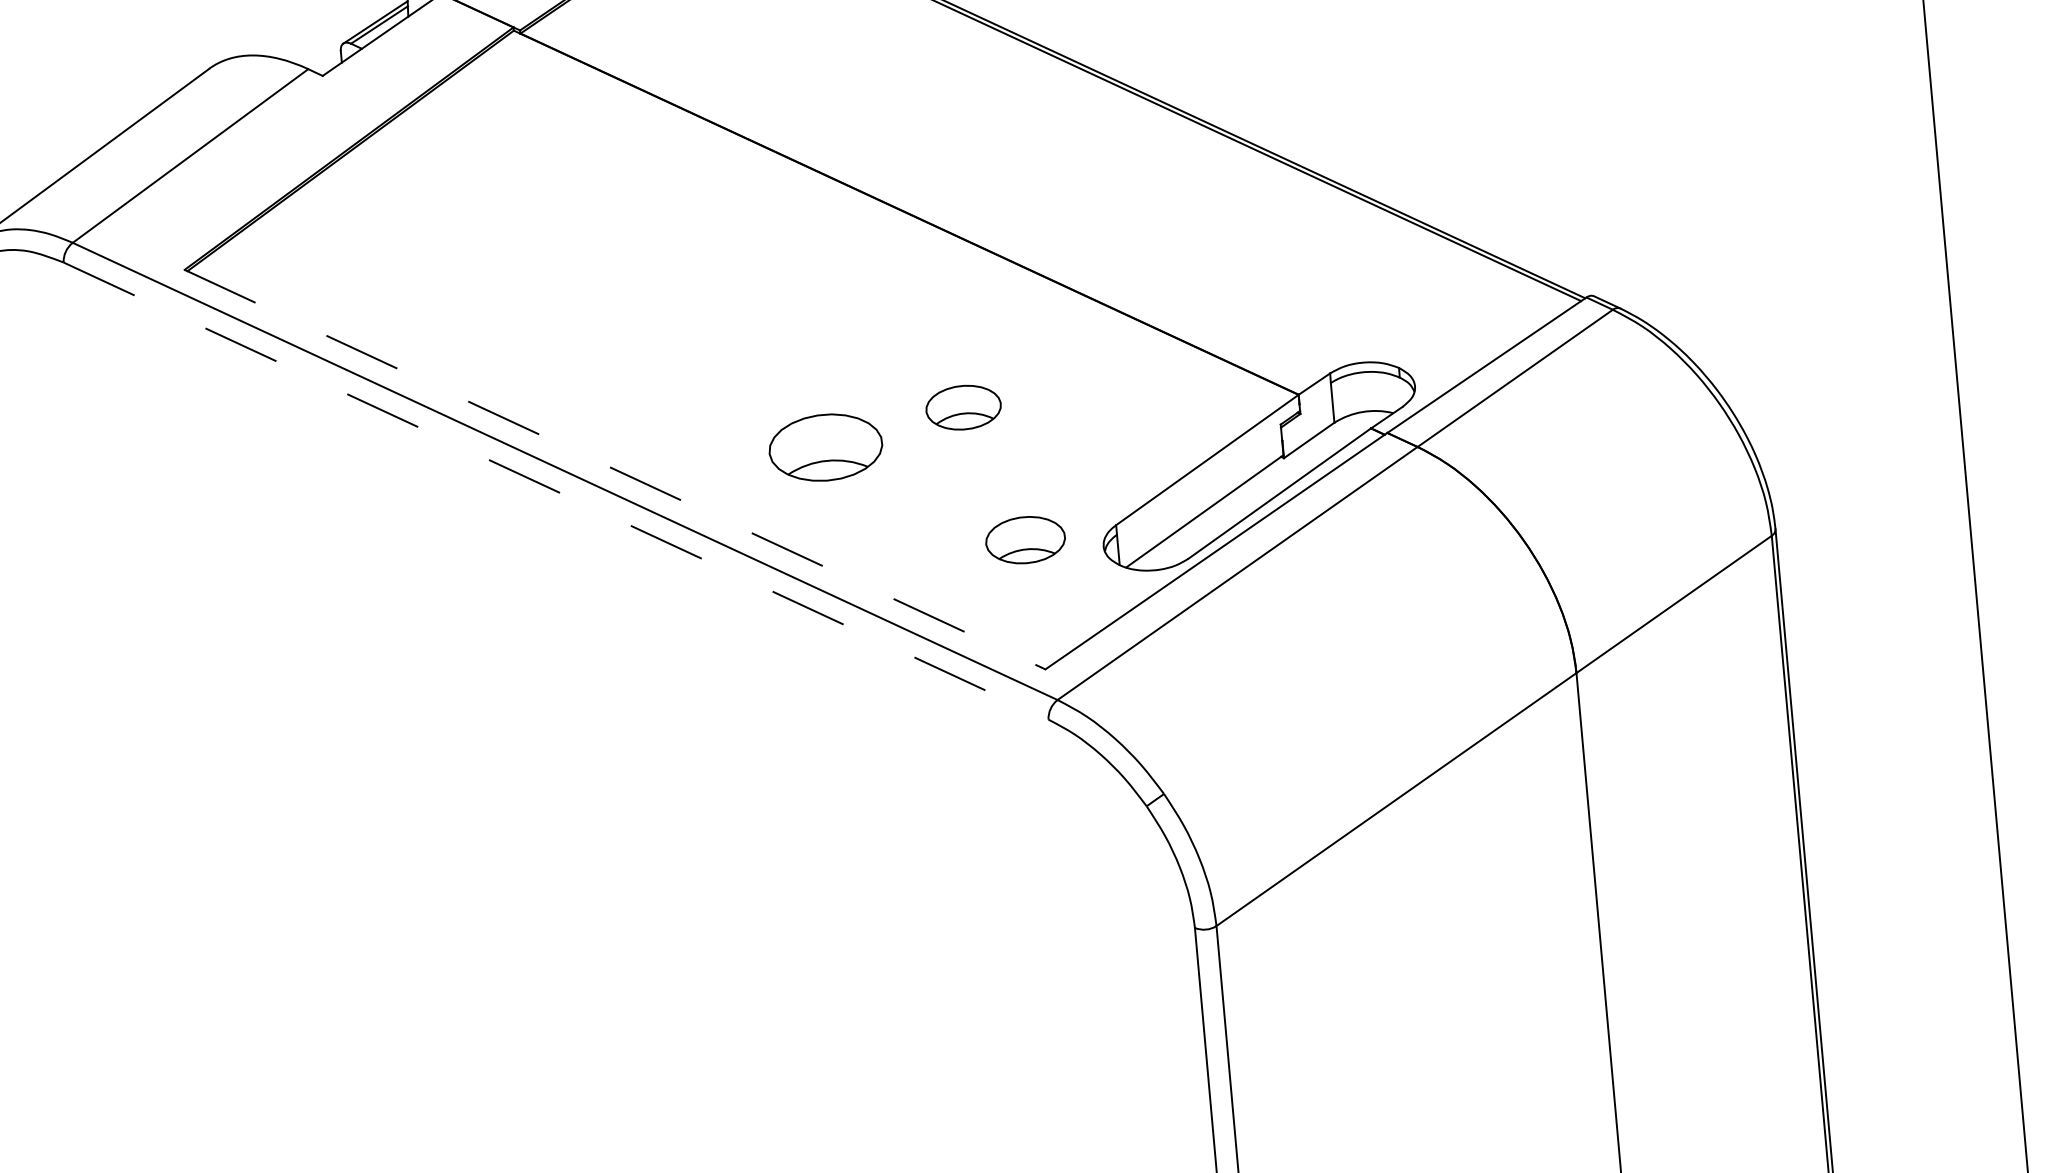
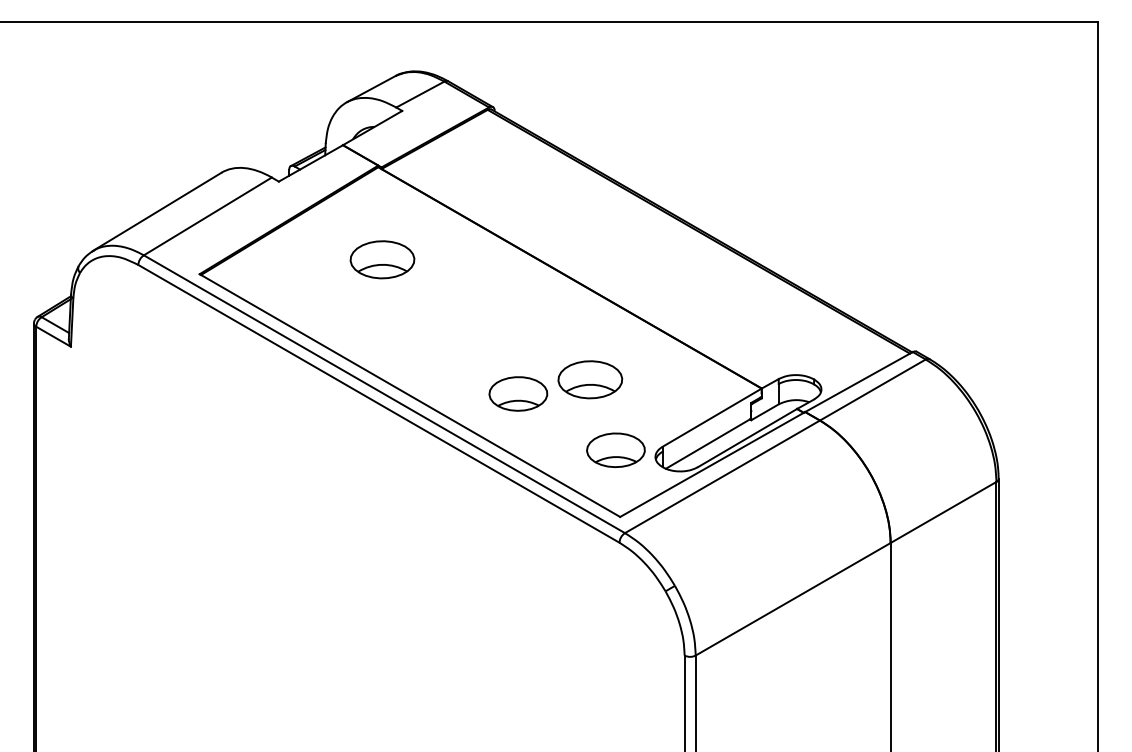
part: (537, 209) -> (382, 259), added
part: (963, 406) -> (590, 379), size x1.67
line: (614, 469) -> (409, 395), dashed -> solid
line: (555, 490) -> (378, 403), dashed -> solid
part: (1024, 538) -> (615, 449), size x1.43

